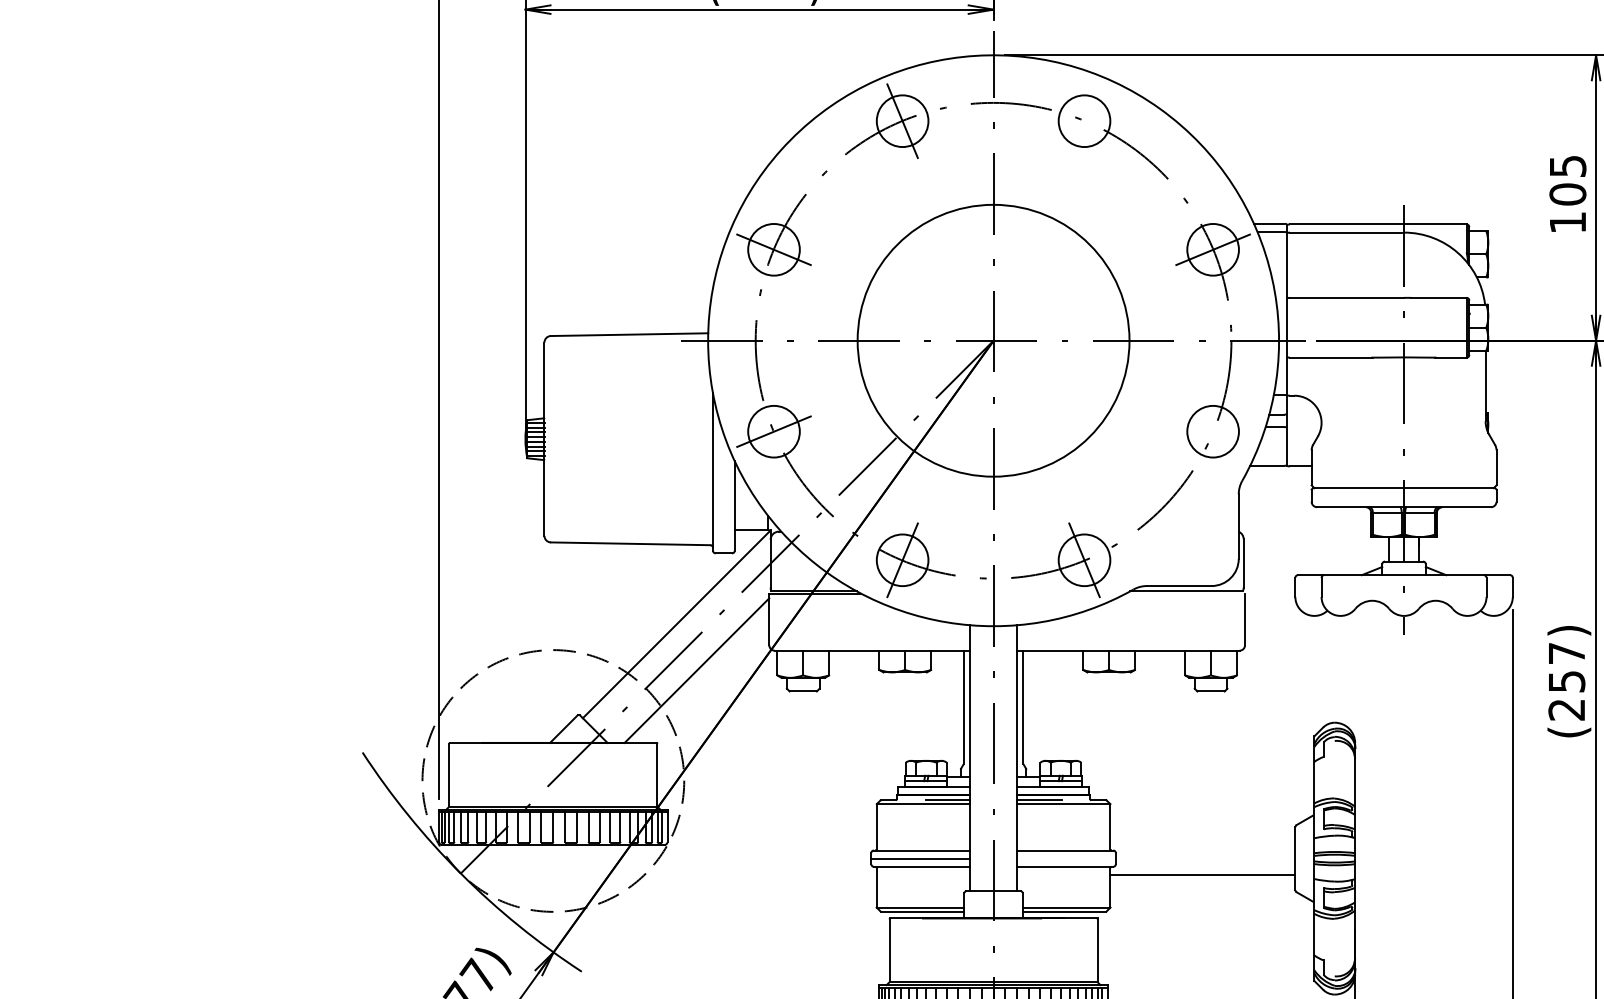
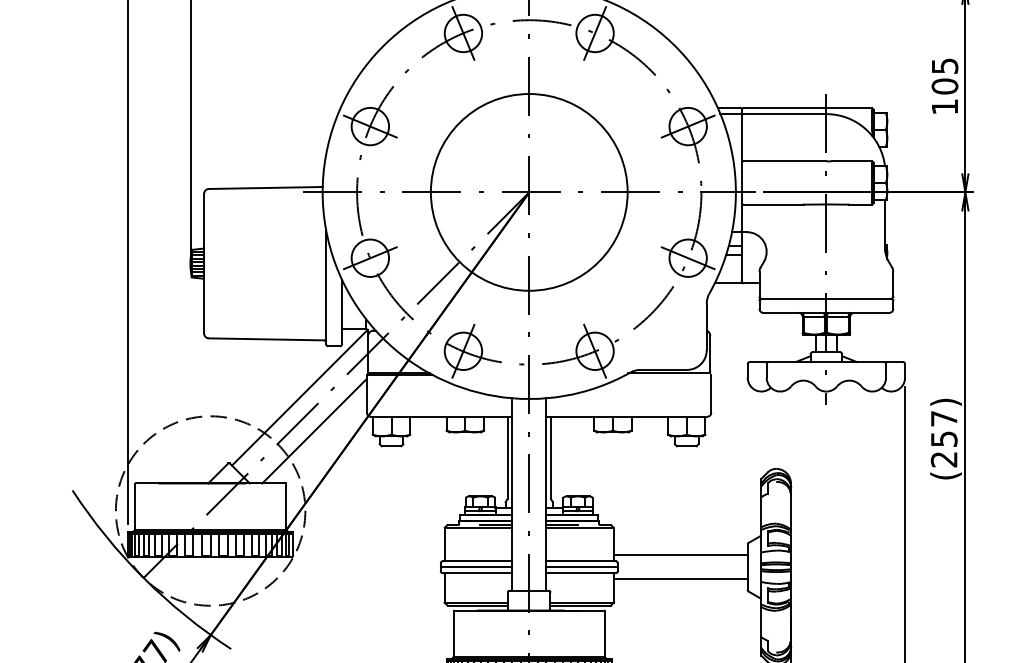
line: (1084, 120) -> (595, 32), added
line: (1212, 431) -> (687, 258), added
line: (1202, 842) -> (680, 555), added
line: (1066, 858) -> (582, 567), added

